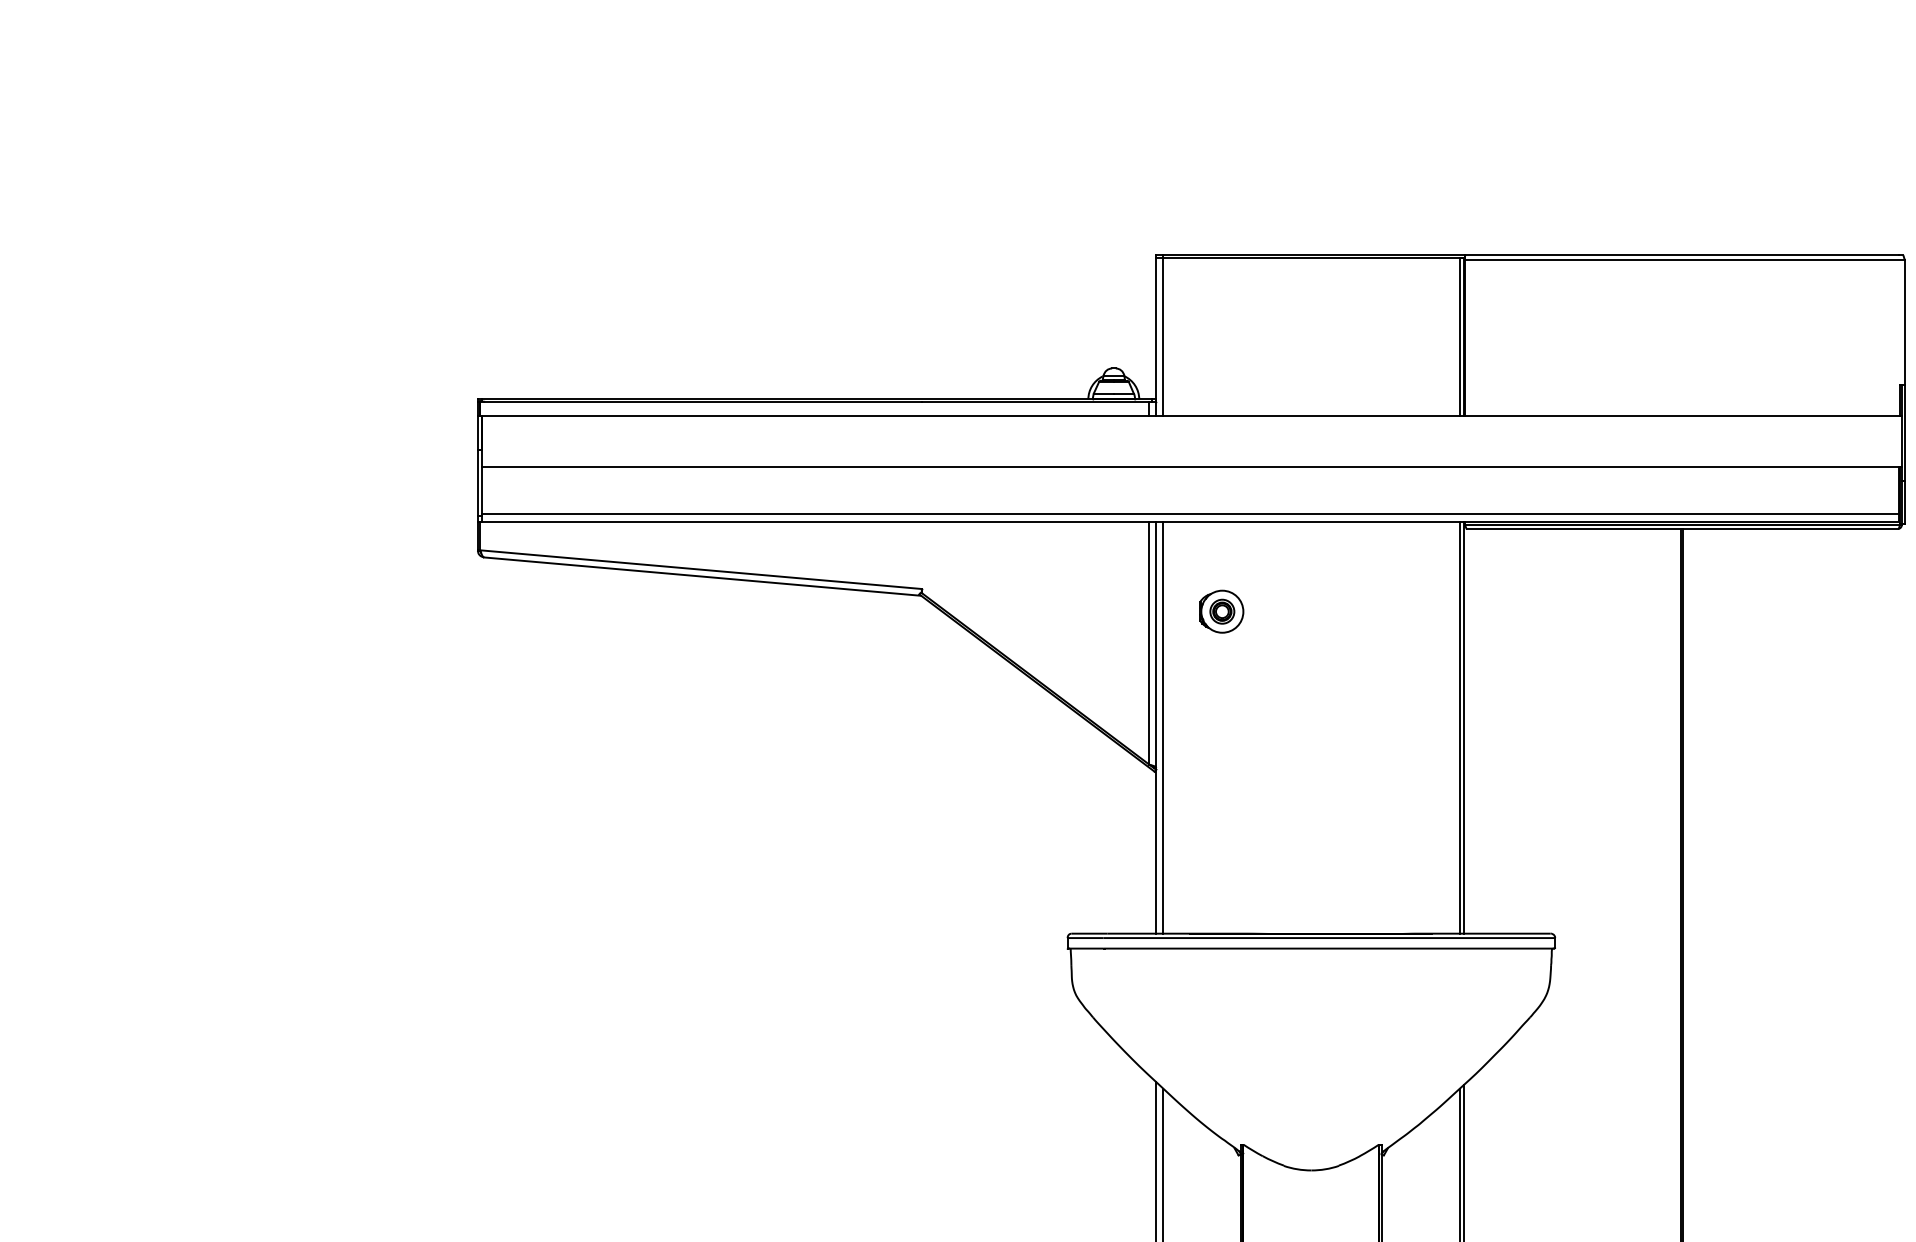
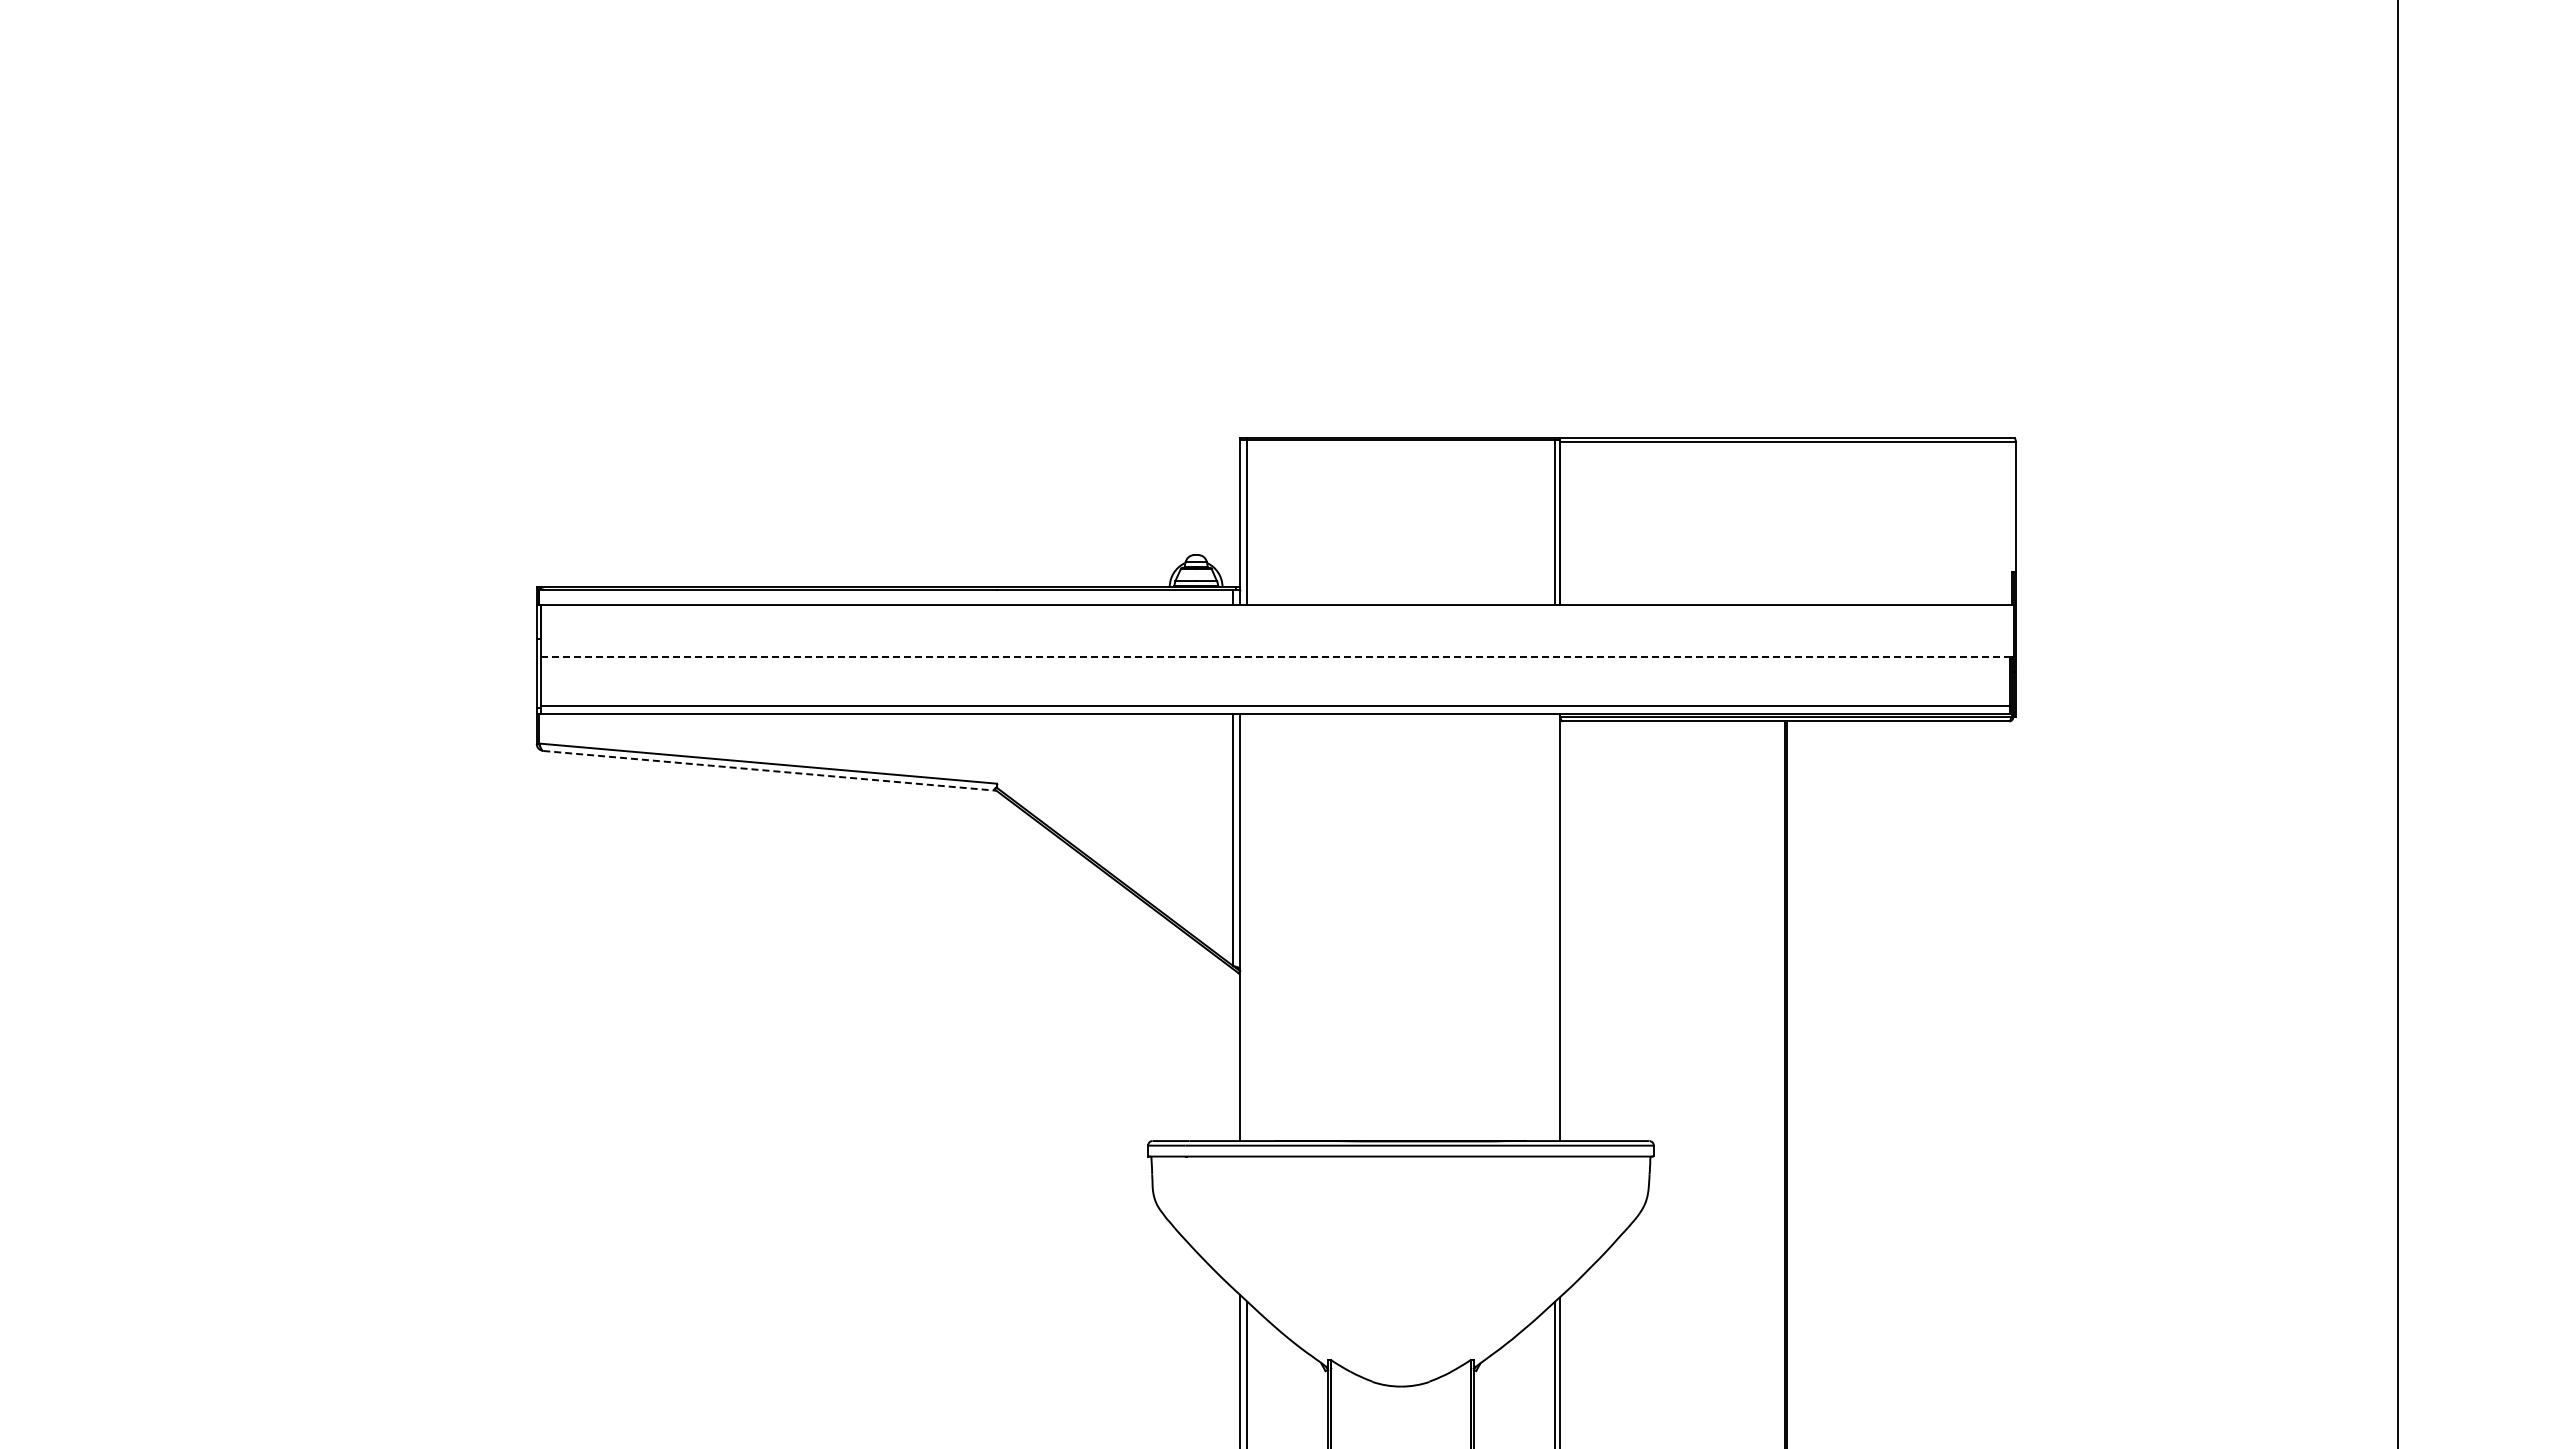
line: (1190, 467) -> (1275, 657), solid -> dashed
line: (703, 576) -> (770, 770), solid -> dashed
part: (1221, 610) -> (1307, 806), removed
line: (1163, 727) -> (1247, 927), removed
line: (1459, 727) -> (1554, 927), removed

